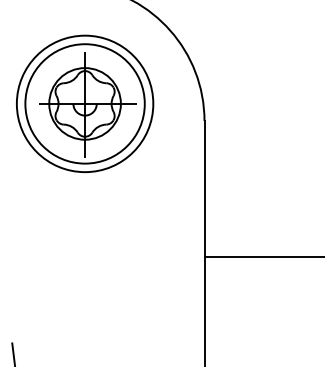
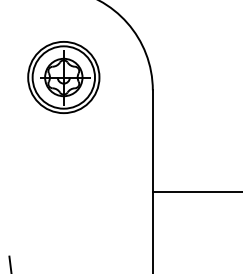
part: (85, 103) -> (64, 77), size x0.7

